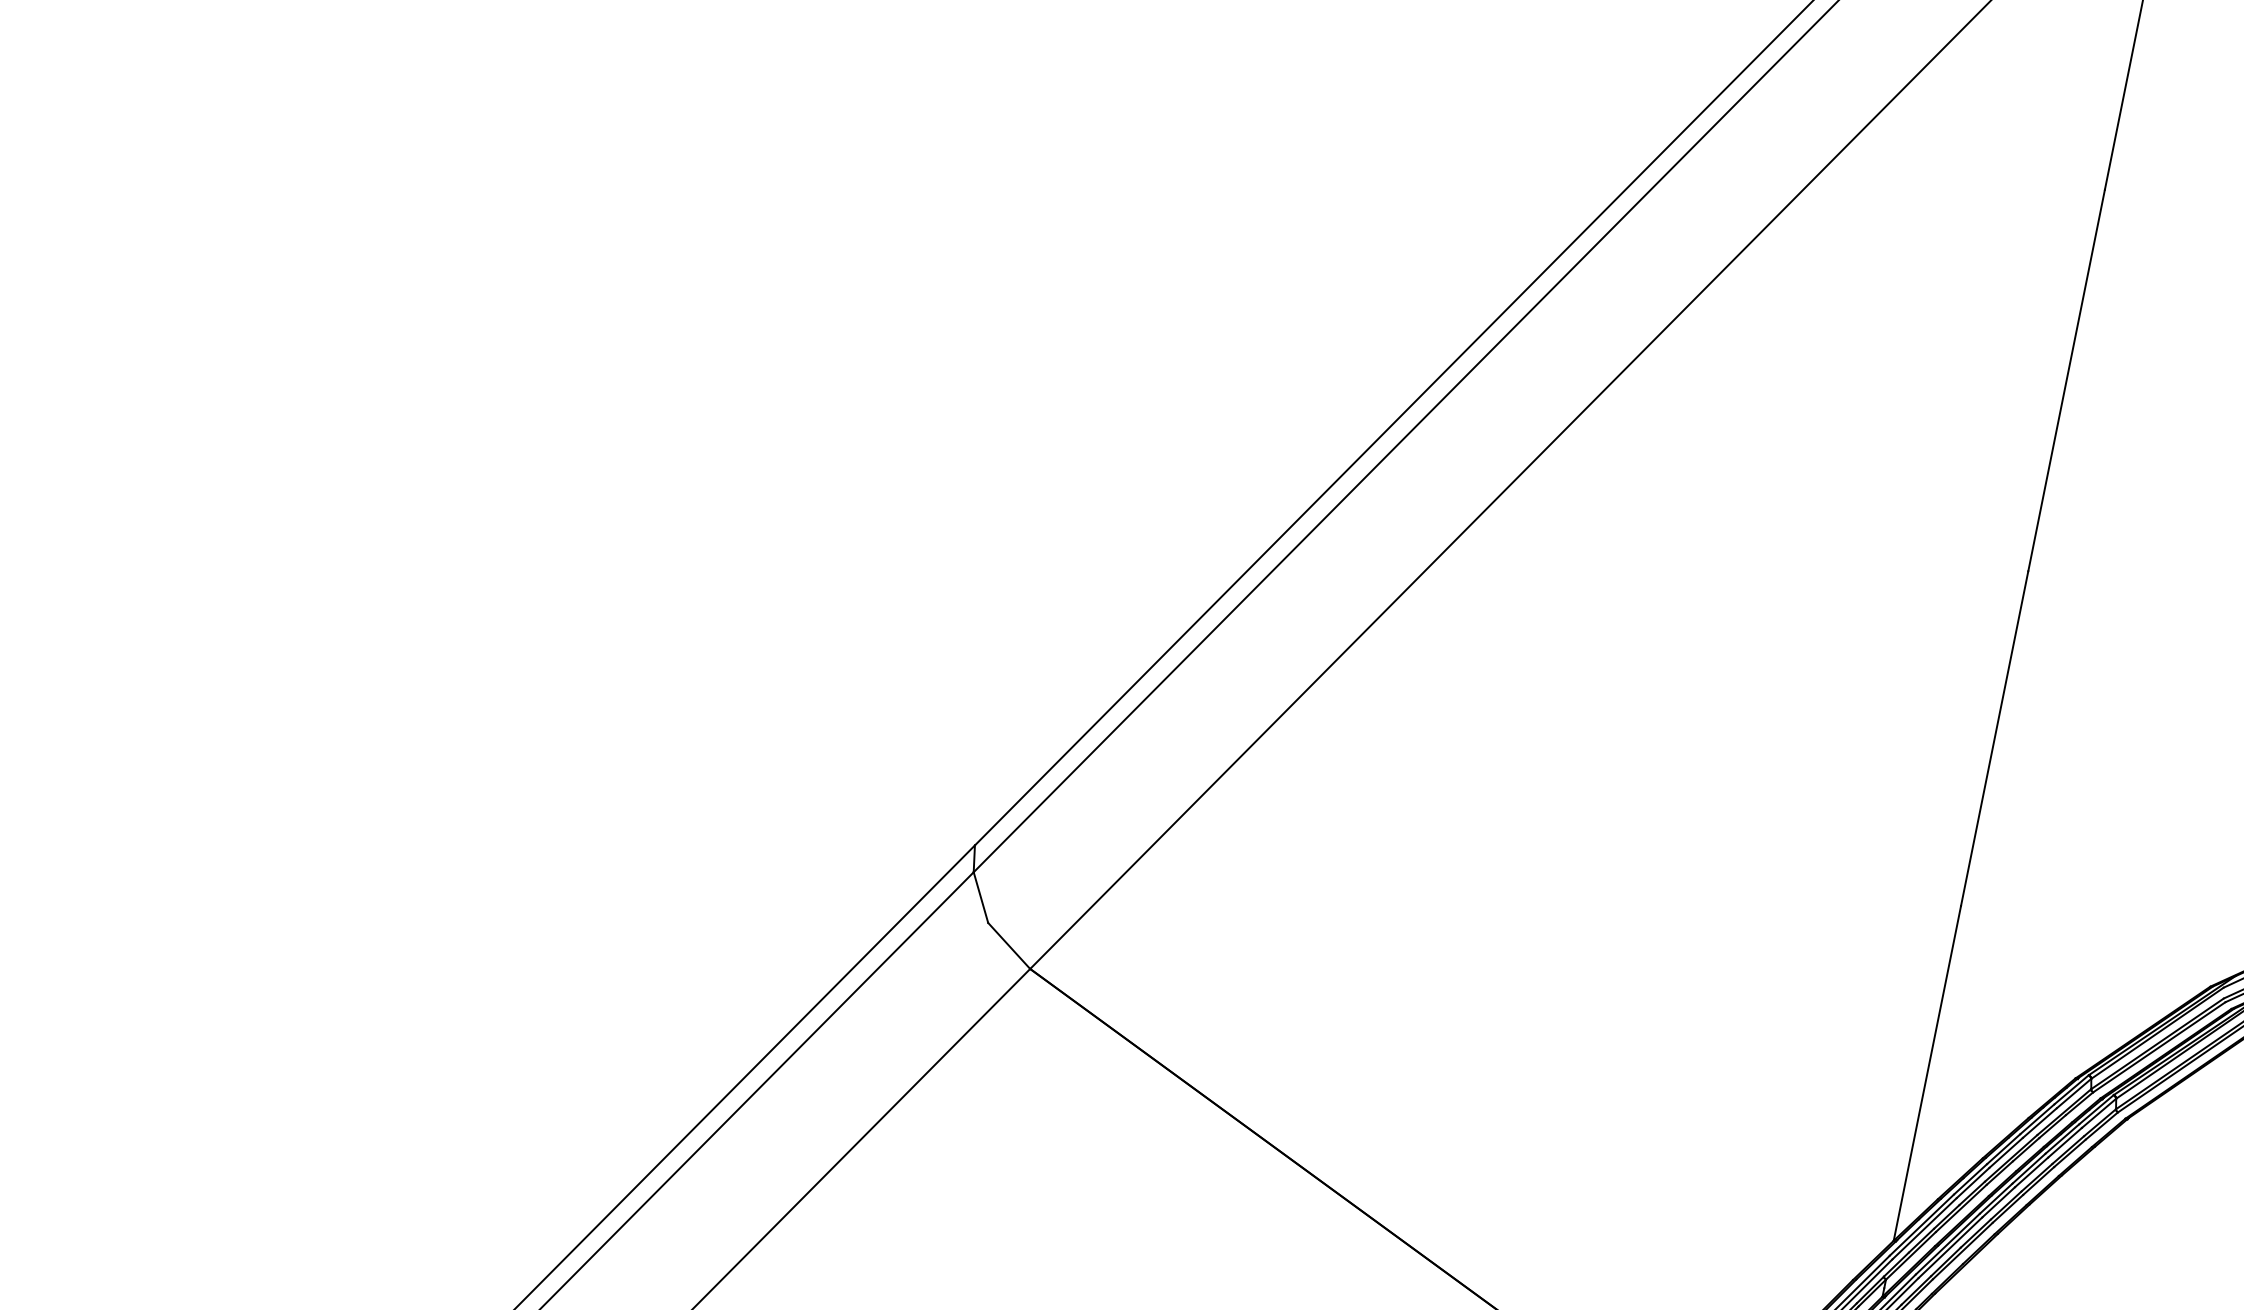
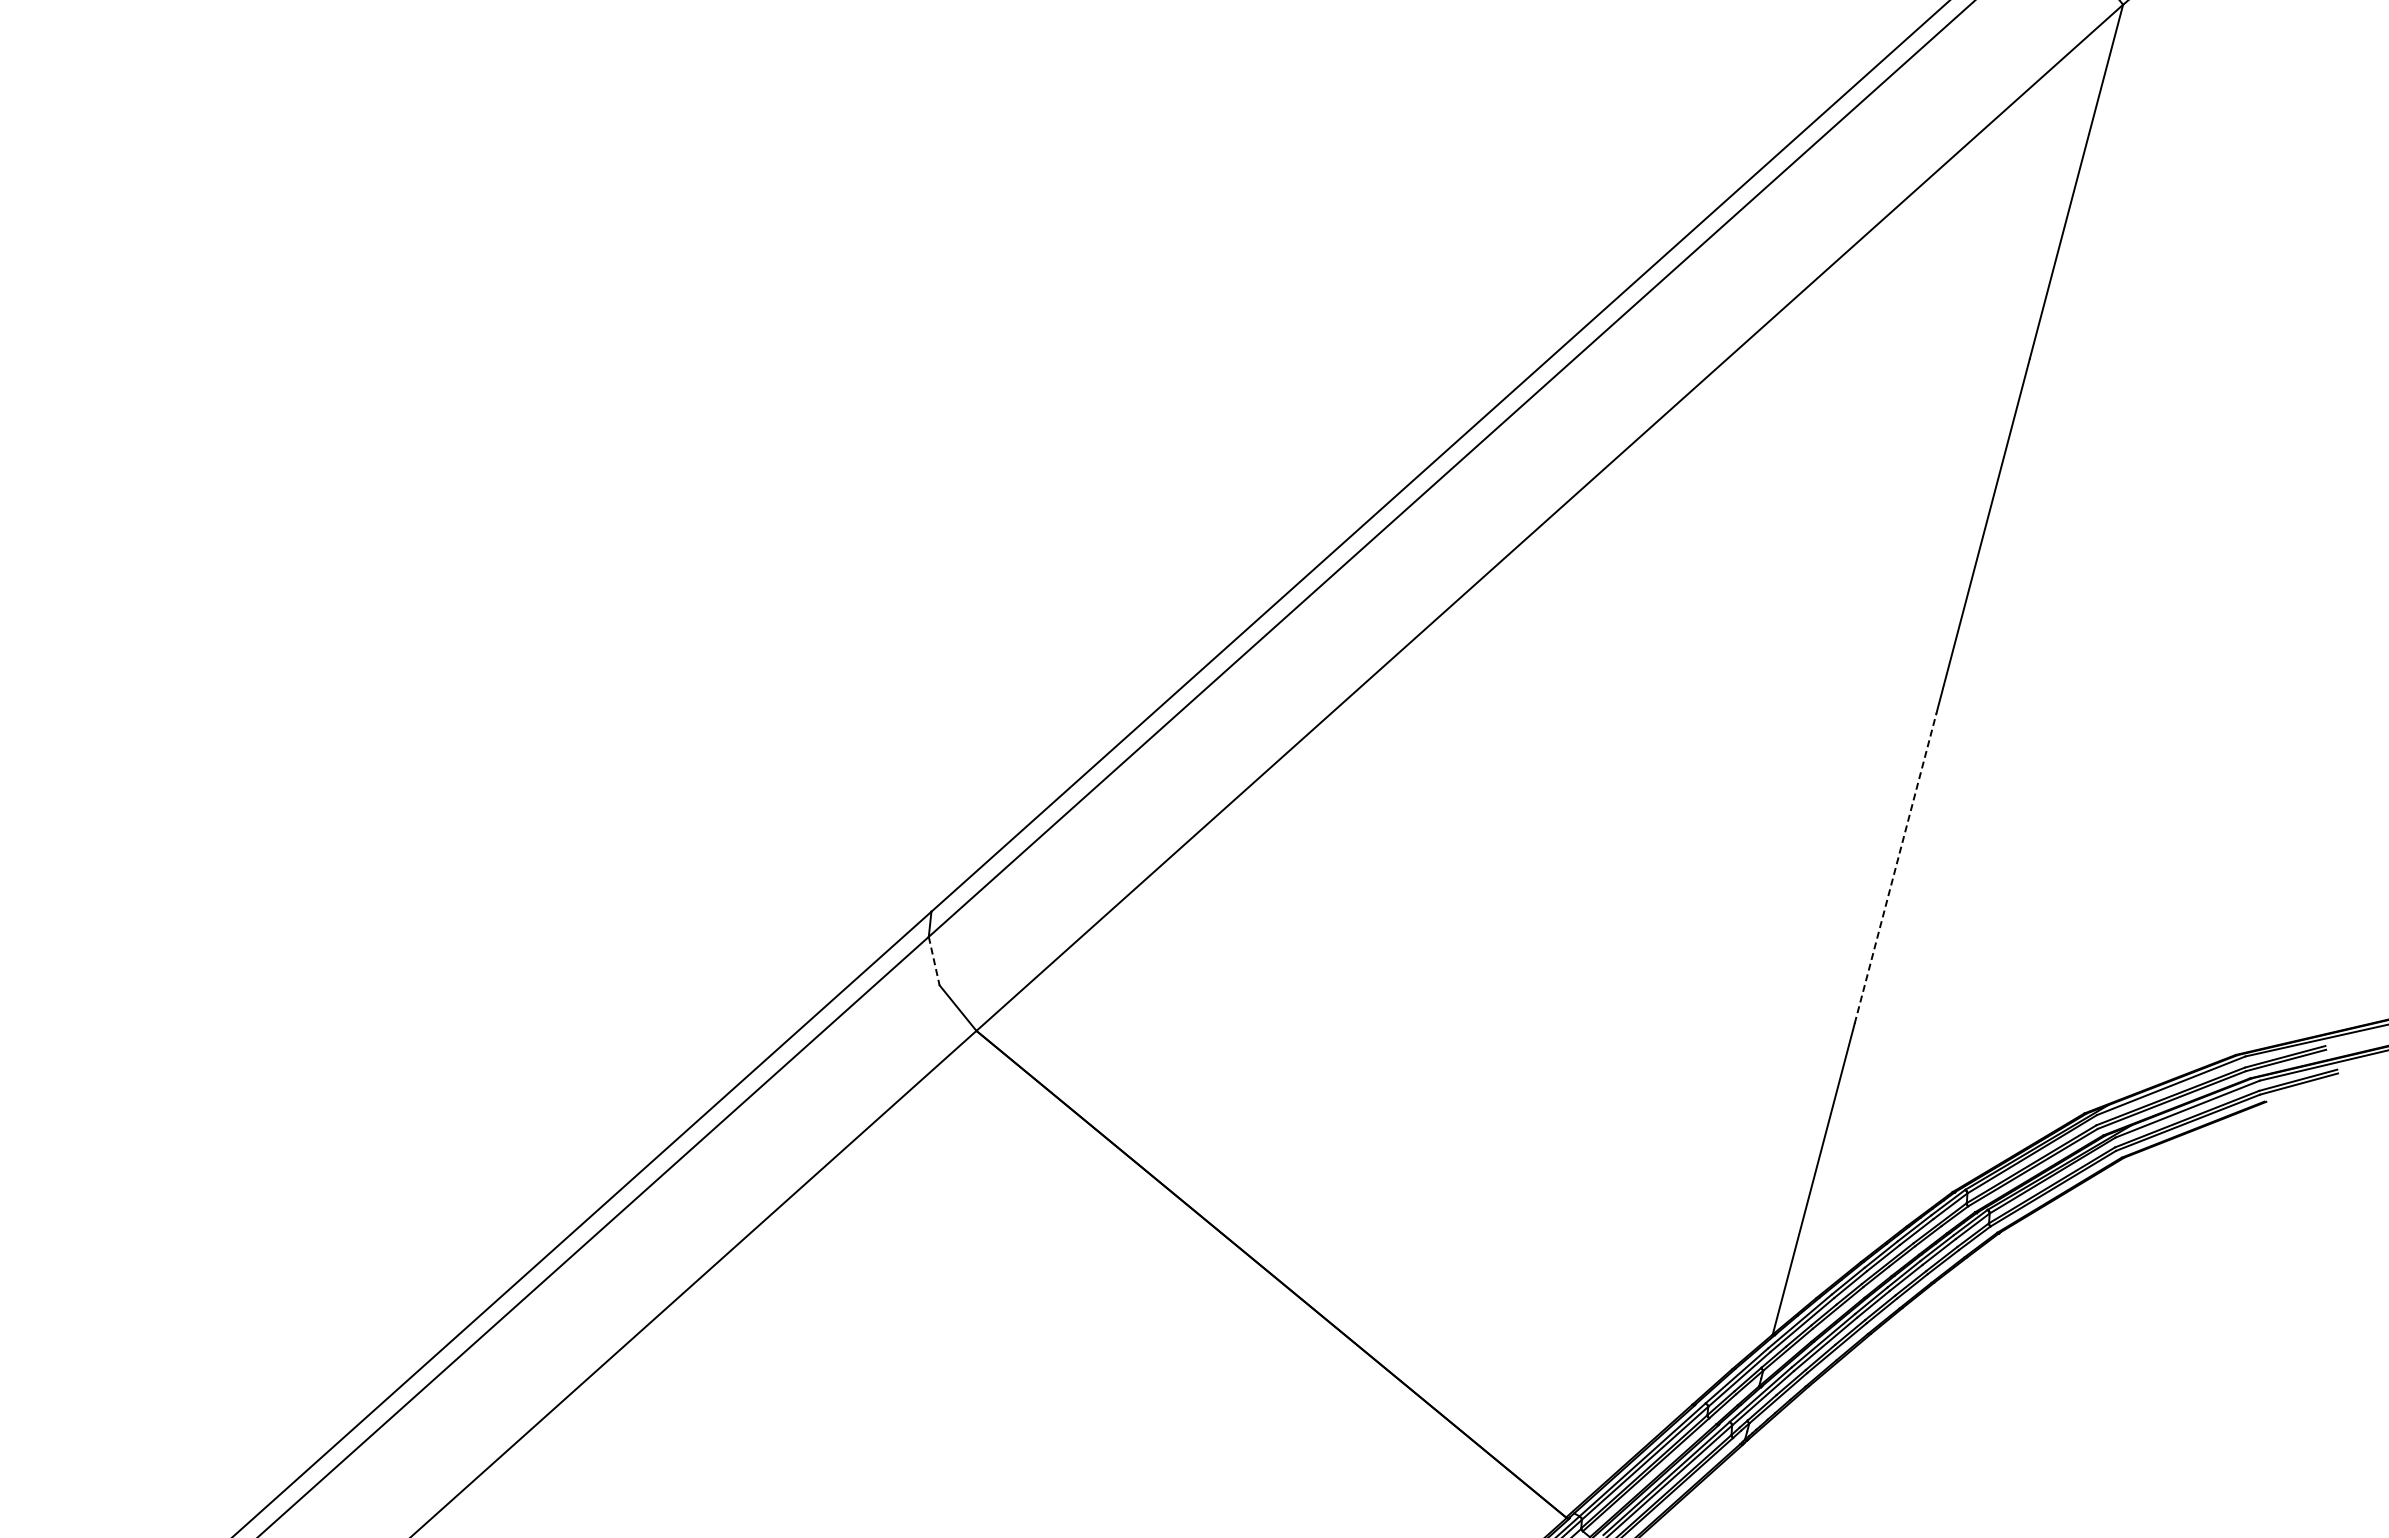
line: (1994, 738) -> (1895, 868), solid -> dashed
line: (981, 898) -> (934, 961), solid -> dashed

